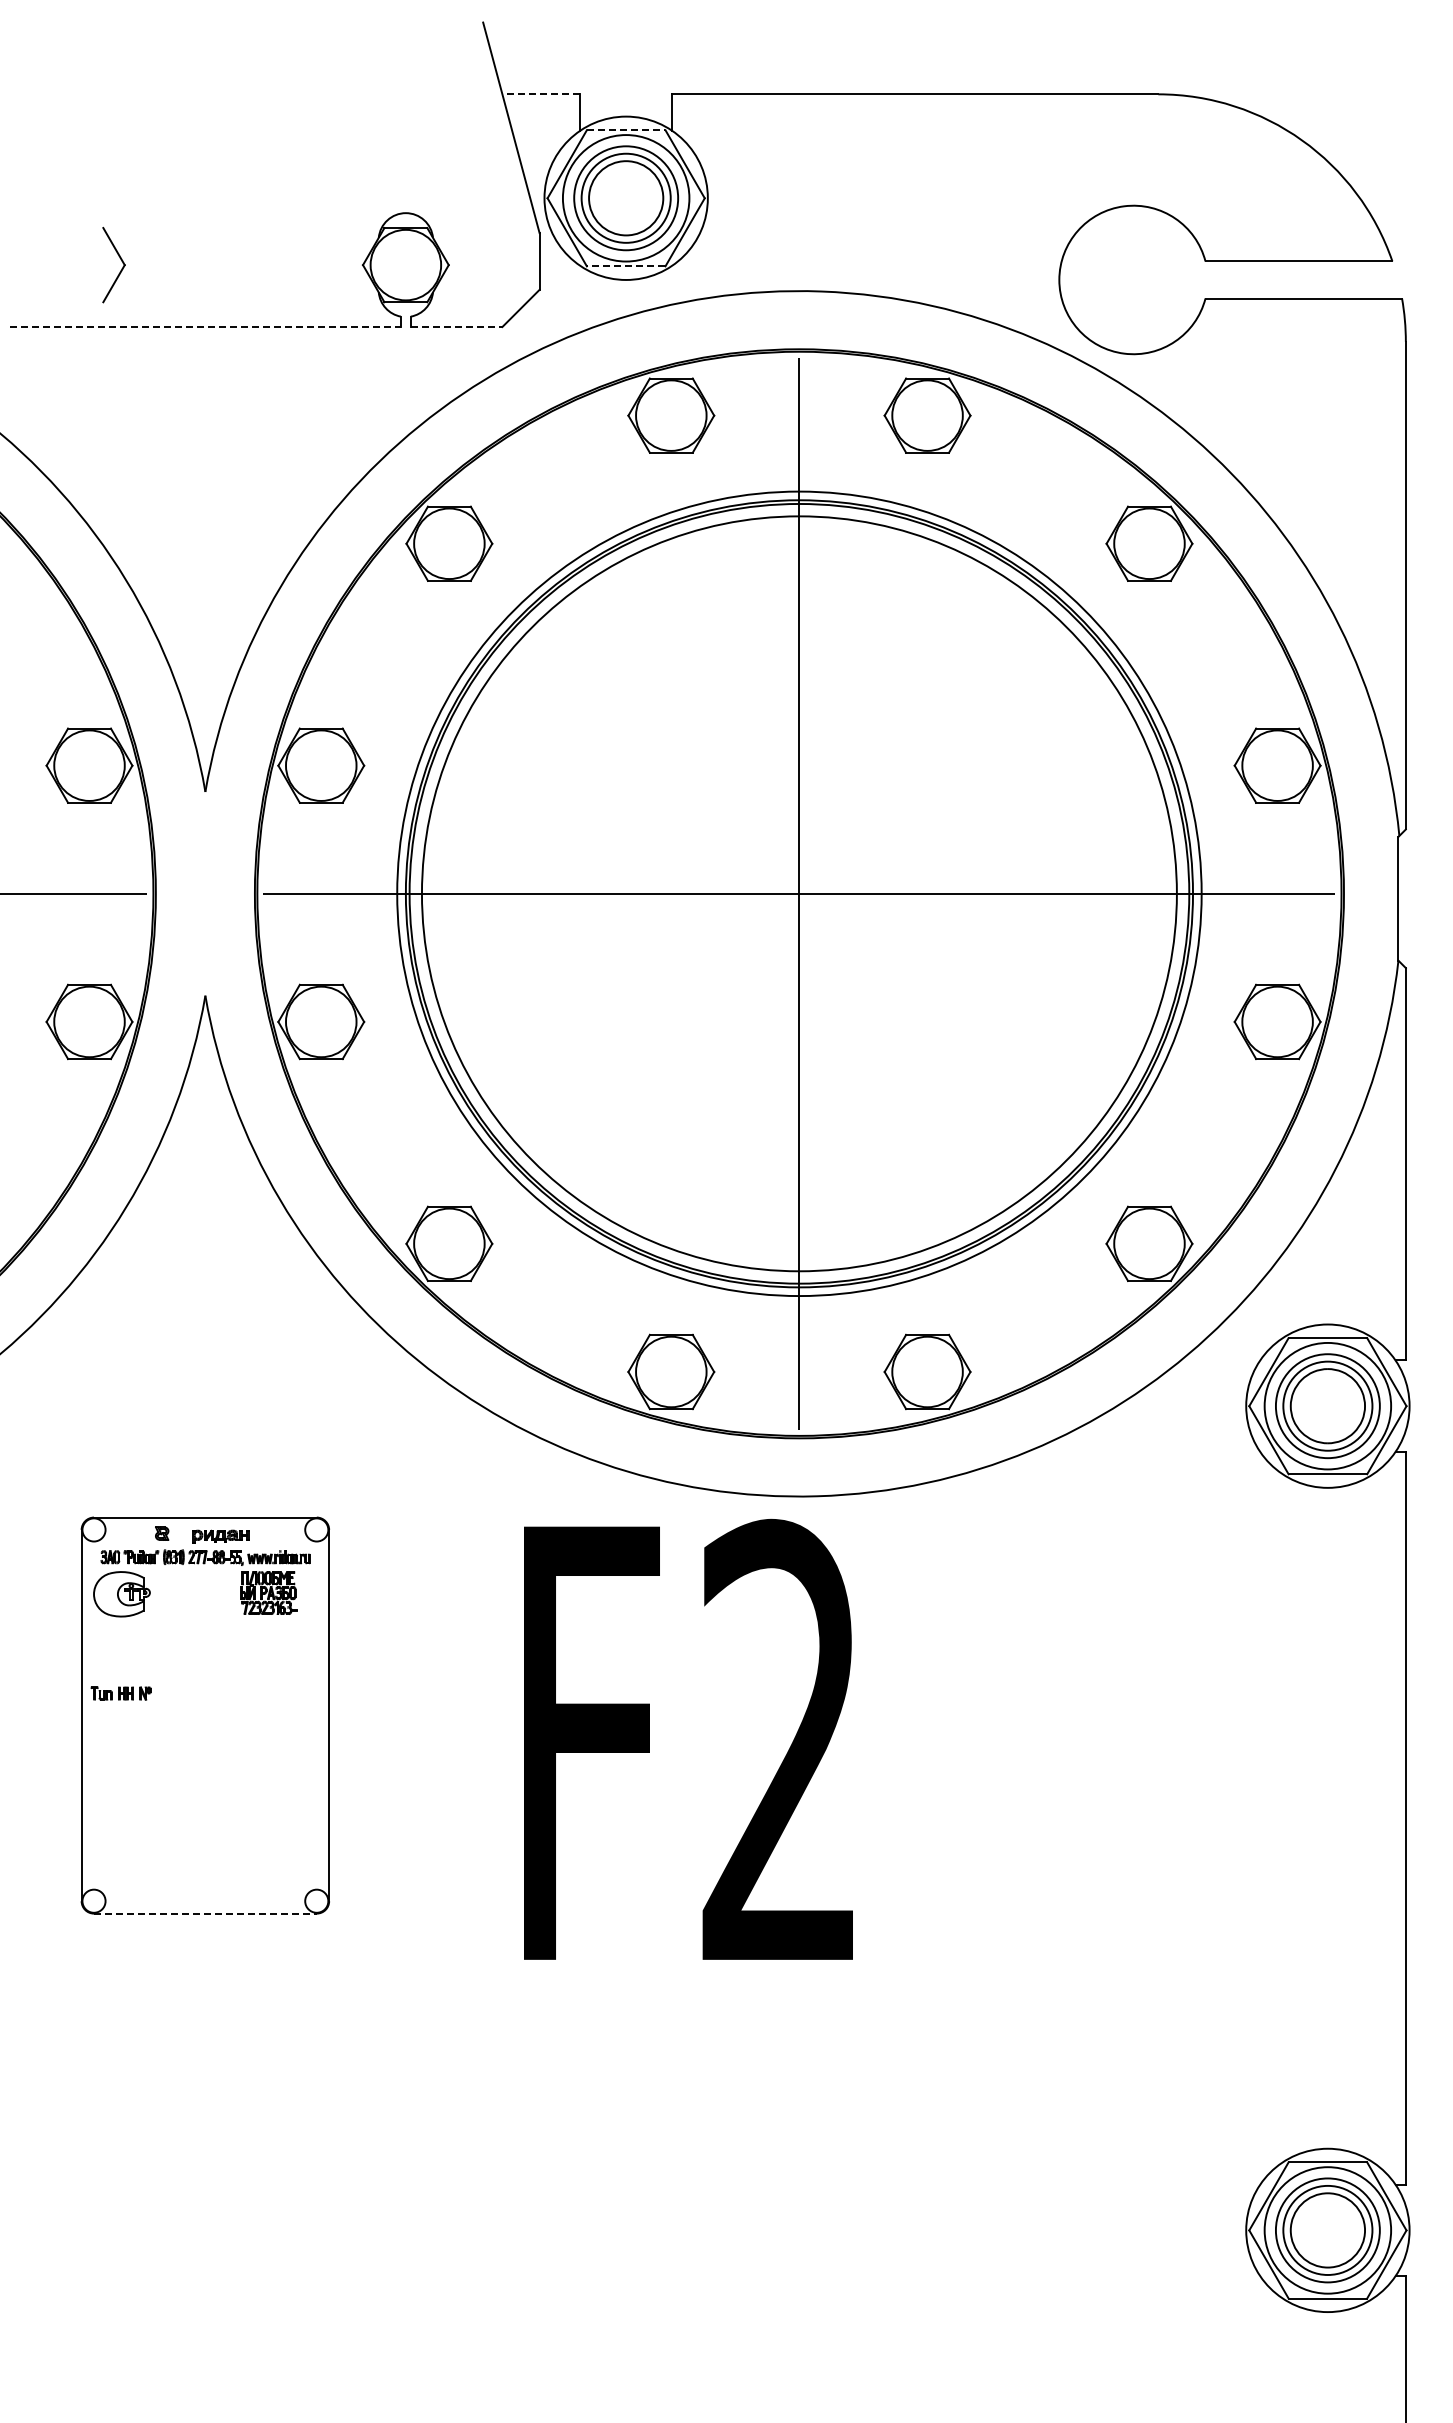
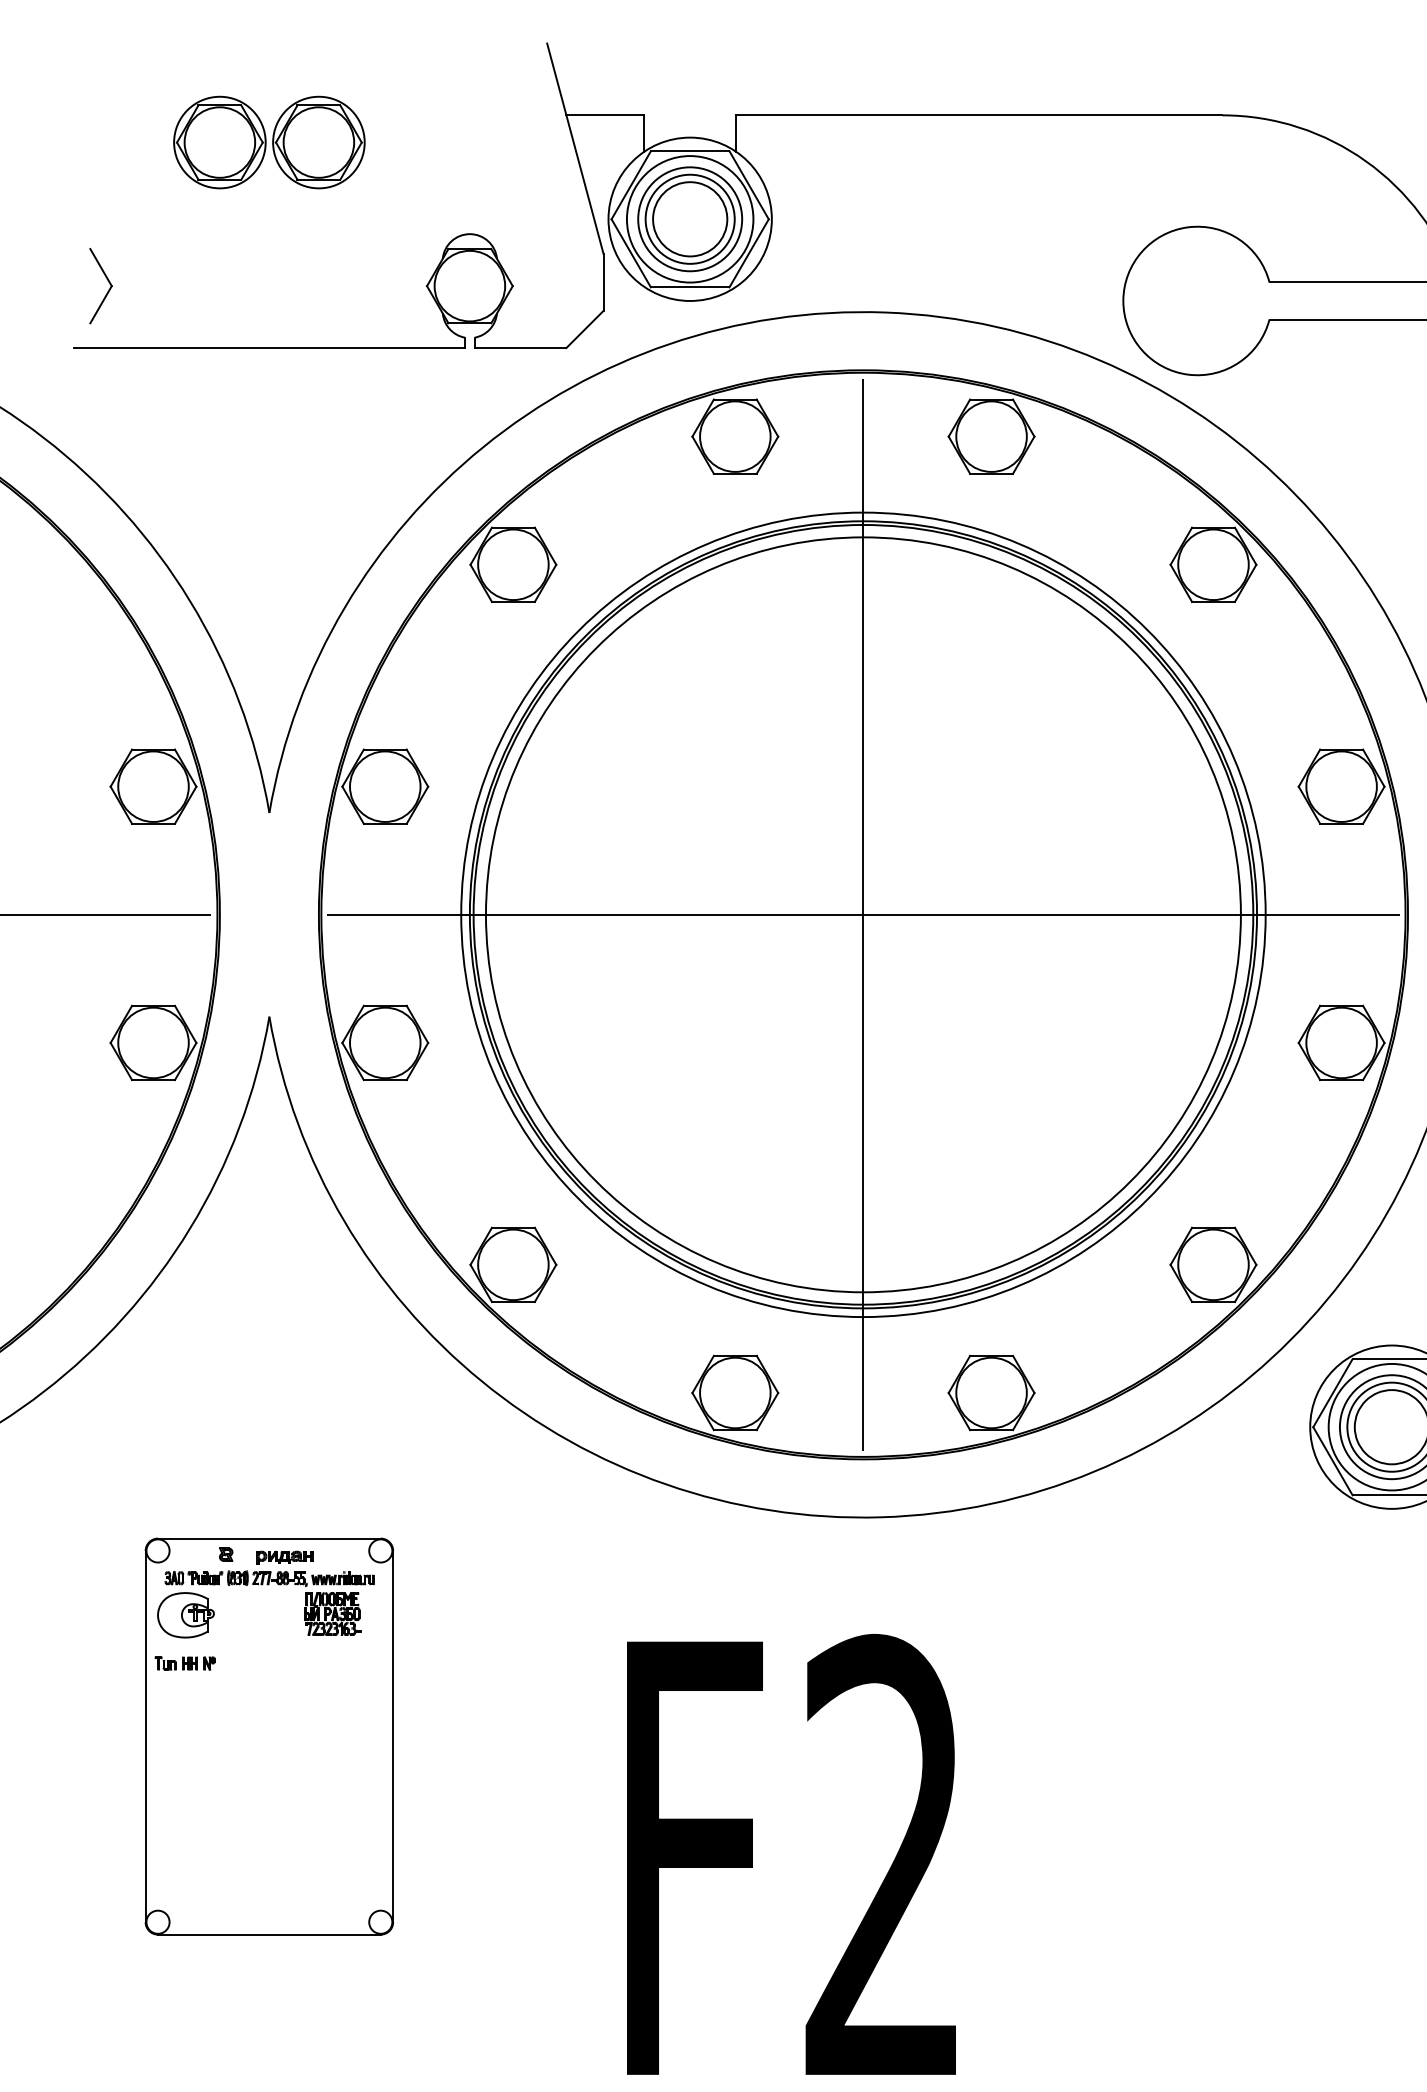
line: (541, 94) -> (605, 115), dashed -> solid
part: (205, 121) -> (269, 142), added
line: (626, 130) -> (690, 151), dashed -> solid
line: (625, 266) -> (689, 287), dashed -> solid
part: (121, 268) -> (108, 289), moved
line: (205, 327) -> (269, 348), dashed -> solid
line: (456, 327) -> (520, 348), dashed -> solid
part: (120, 1693) -> (184, 1663), moved
text: (688, 1738) -> (791, 1853), moved
line: (205, 1913) -> (269, 1934), dashed -> solid

